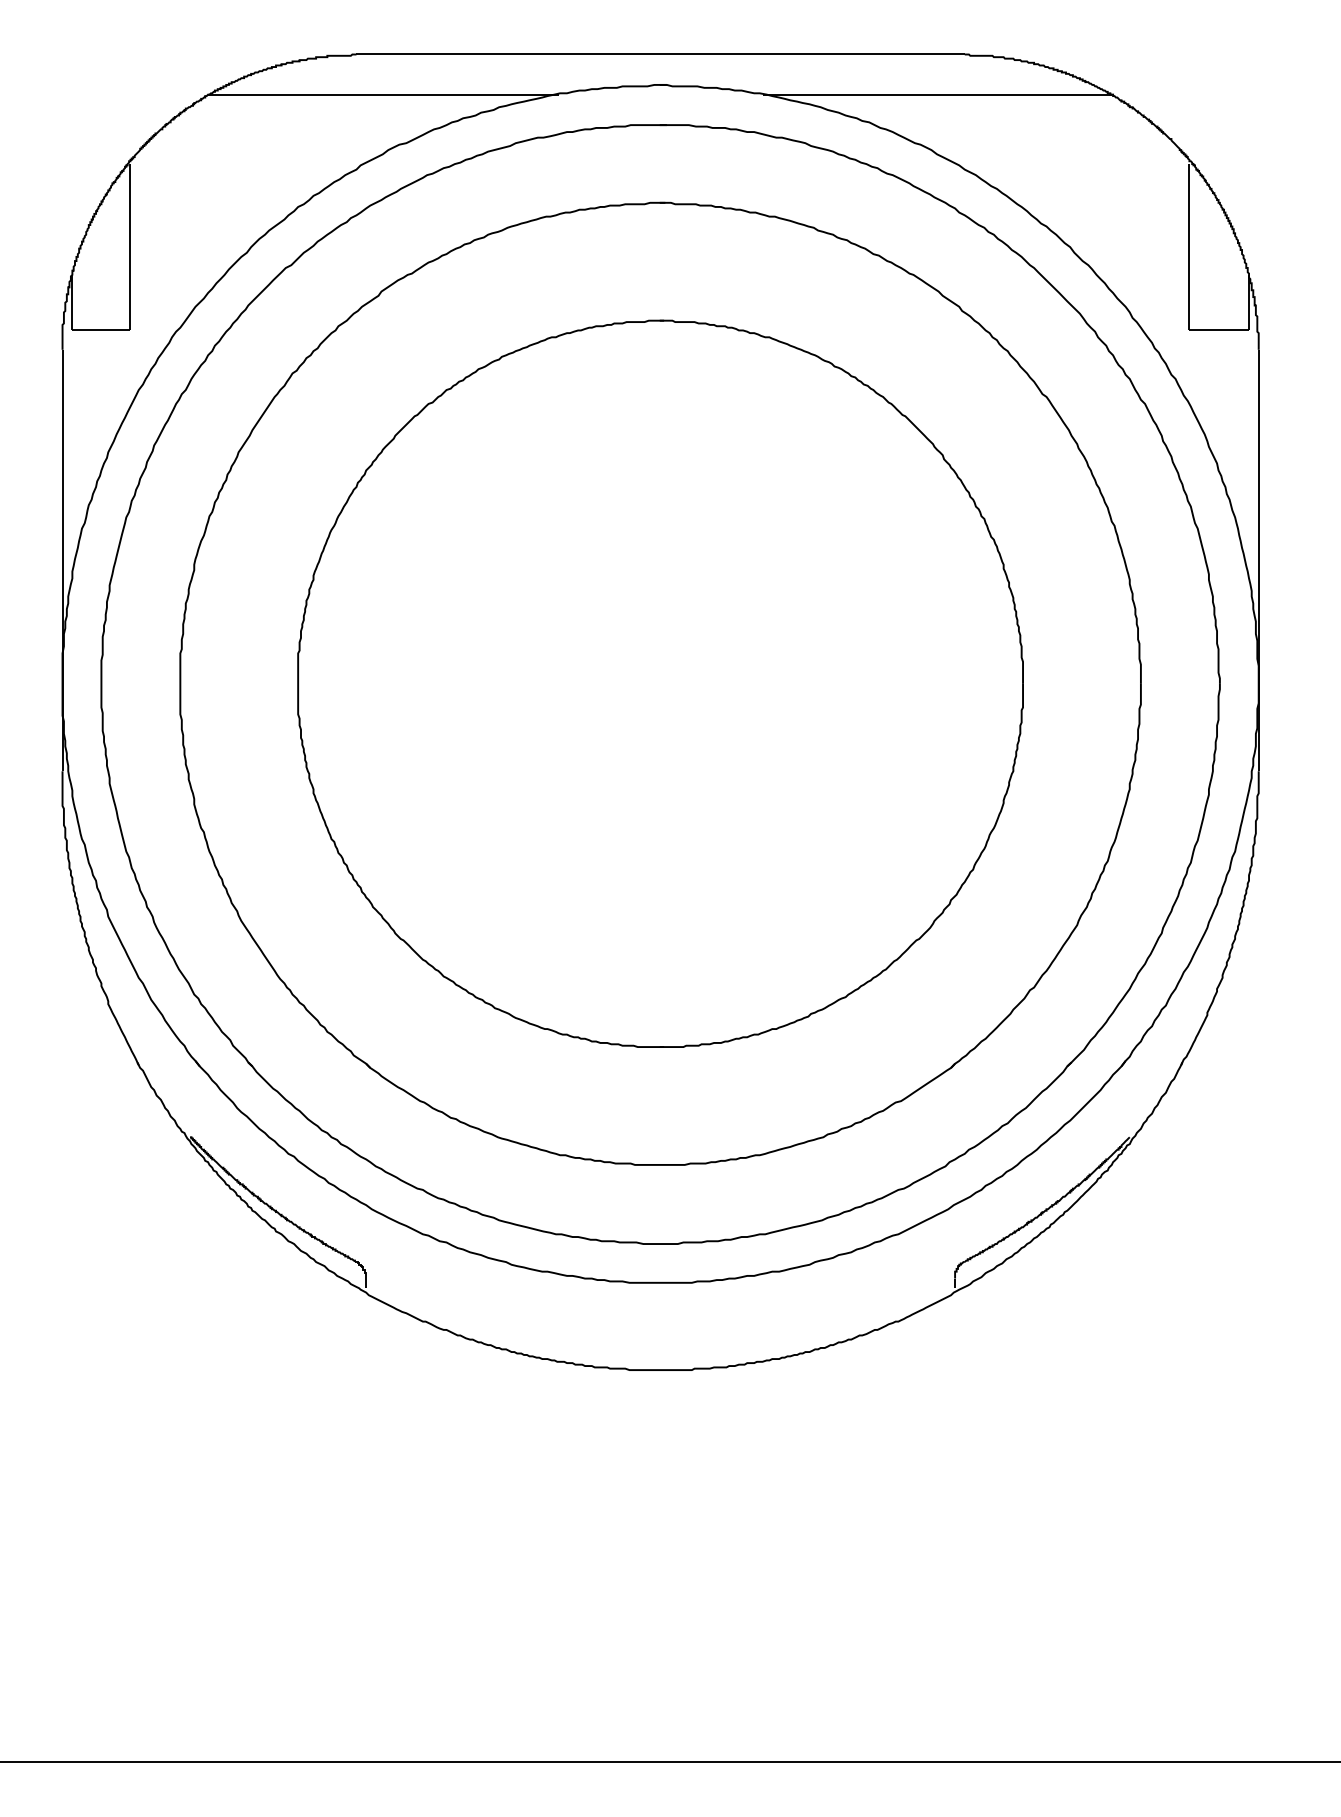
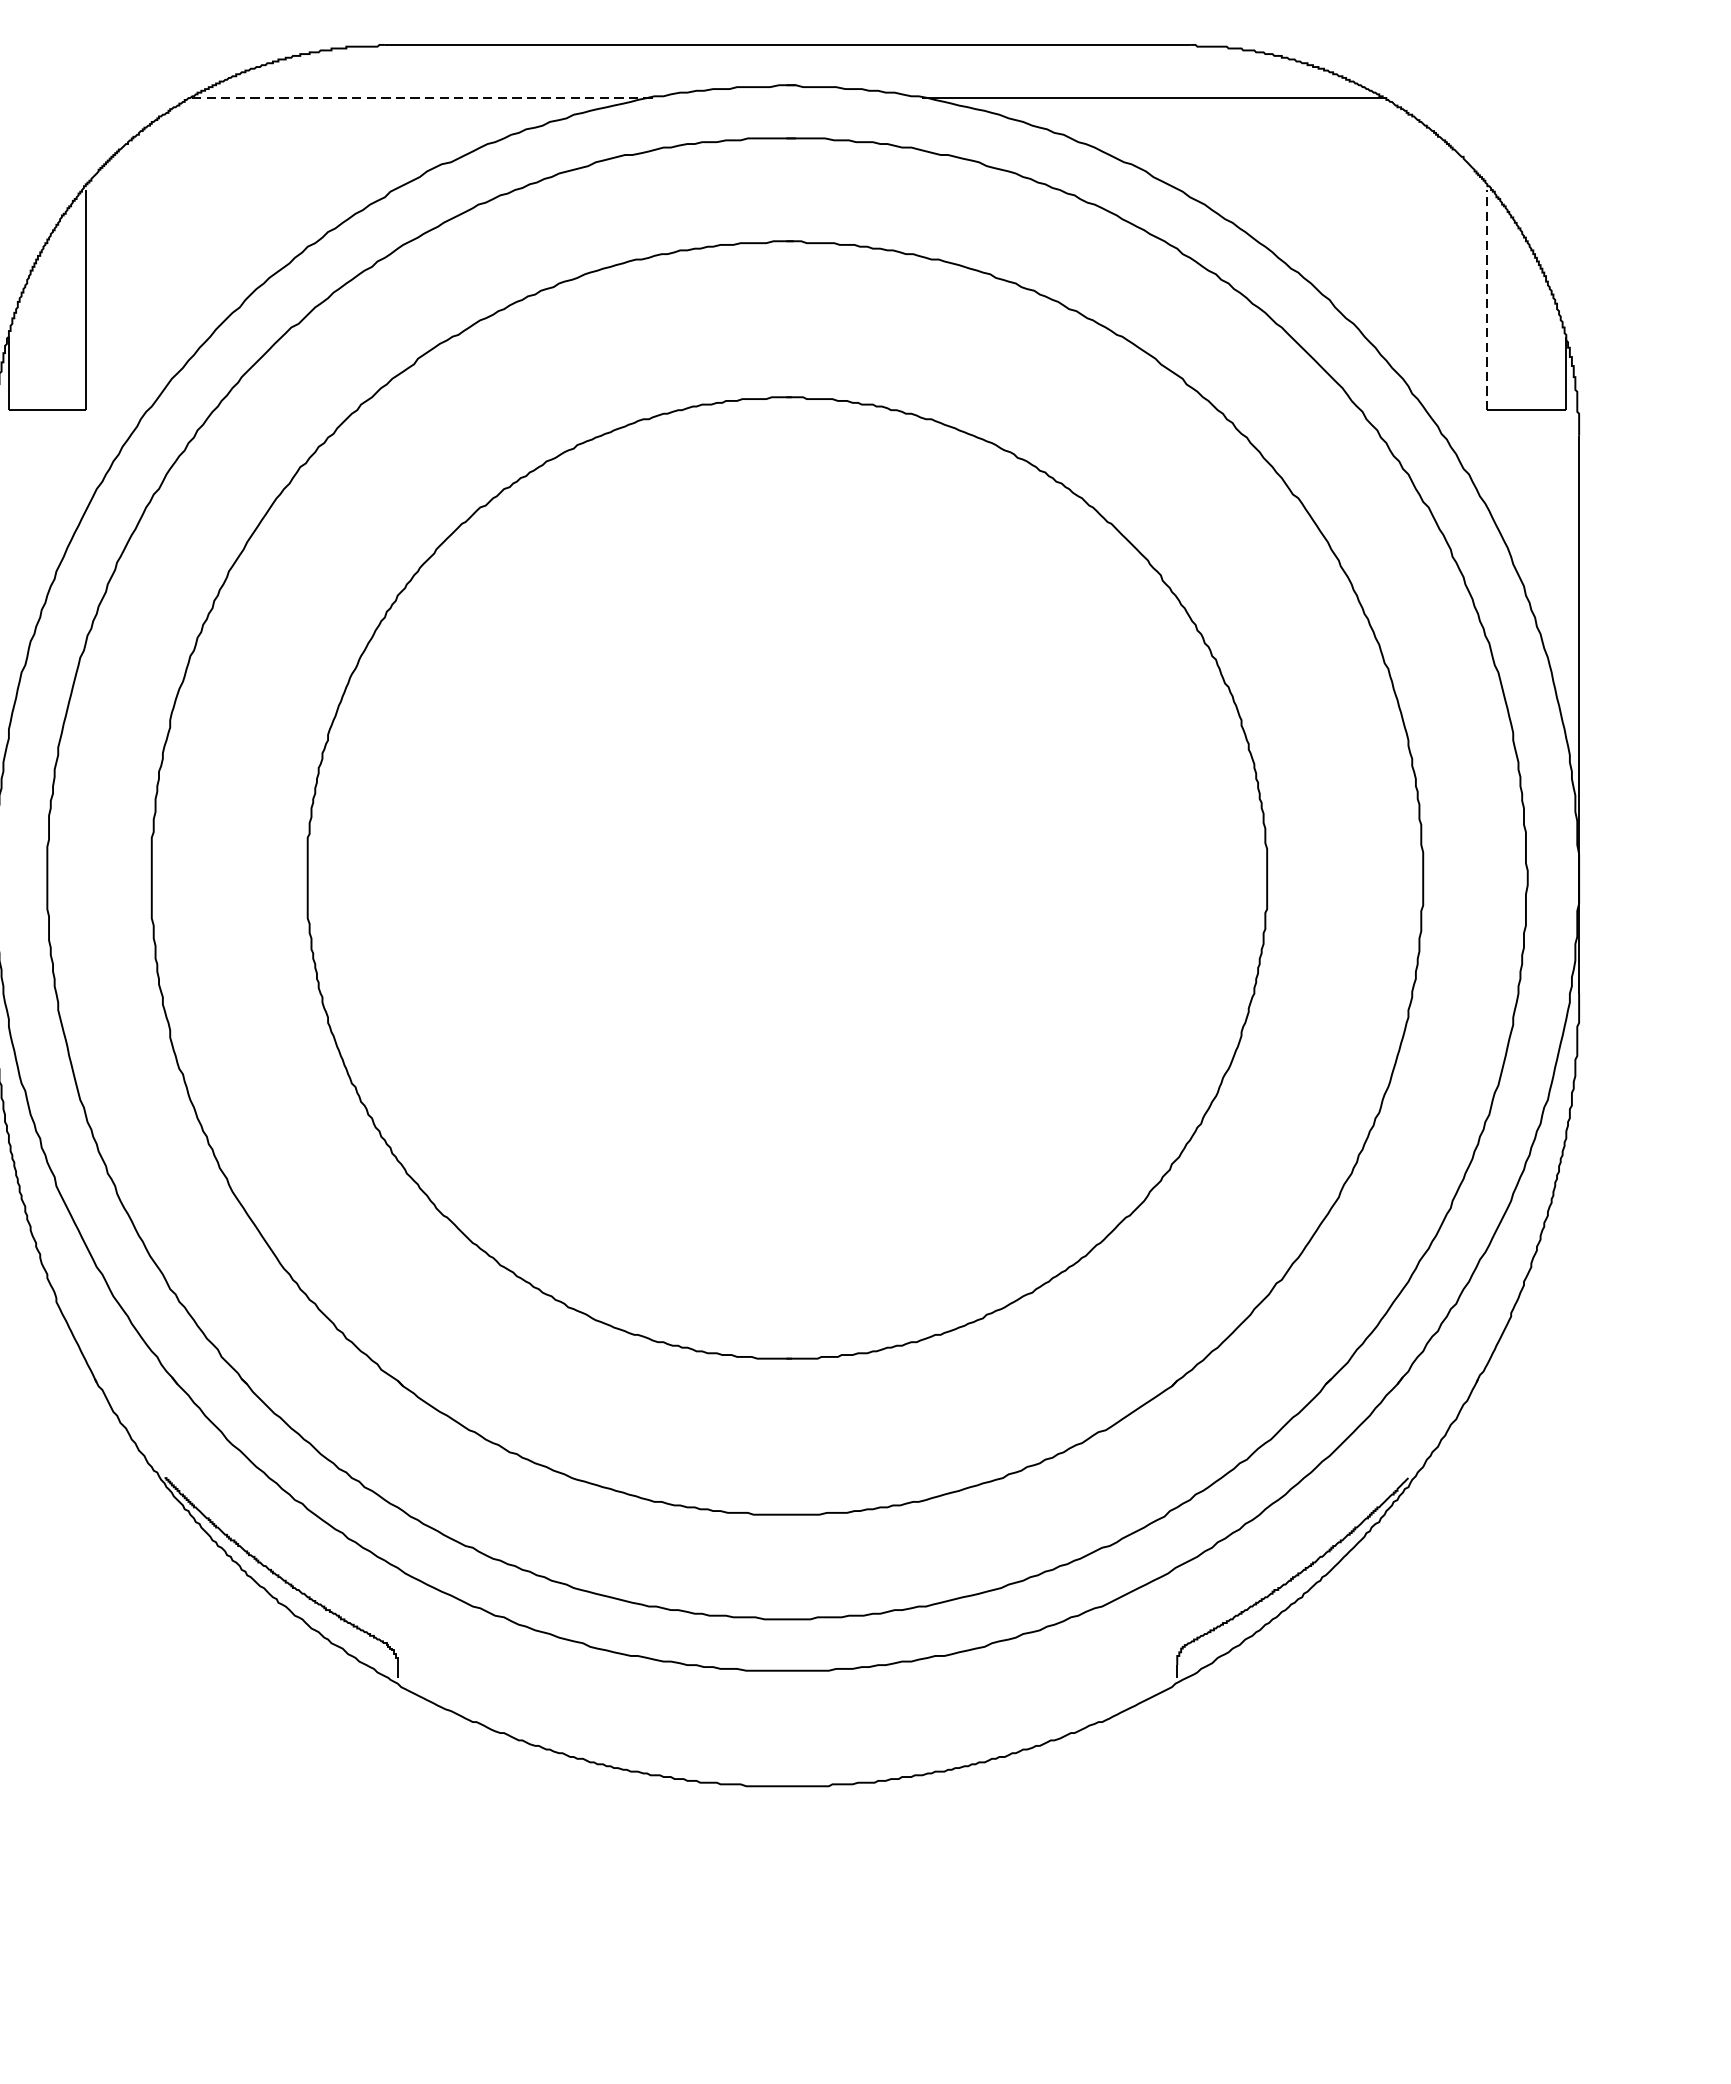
line: (382, 94) -> (419, 97), solid -> dashed
line: (1189, 246) -> (1487, 299), solid -> dashed

